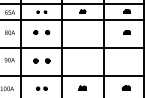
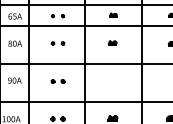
part: (82, 31) -> (112, 42), added
part: (41, 32) -> (57, 43), size x0.62
part: (41, 60) -> (57, 81), size x0.62

